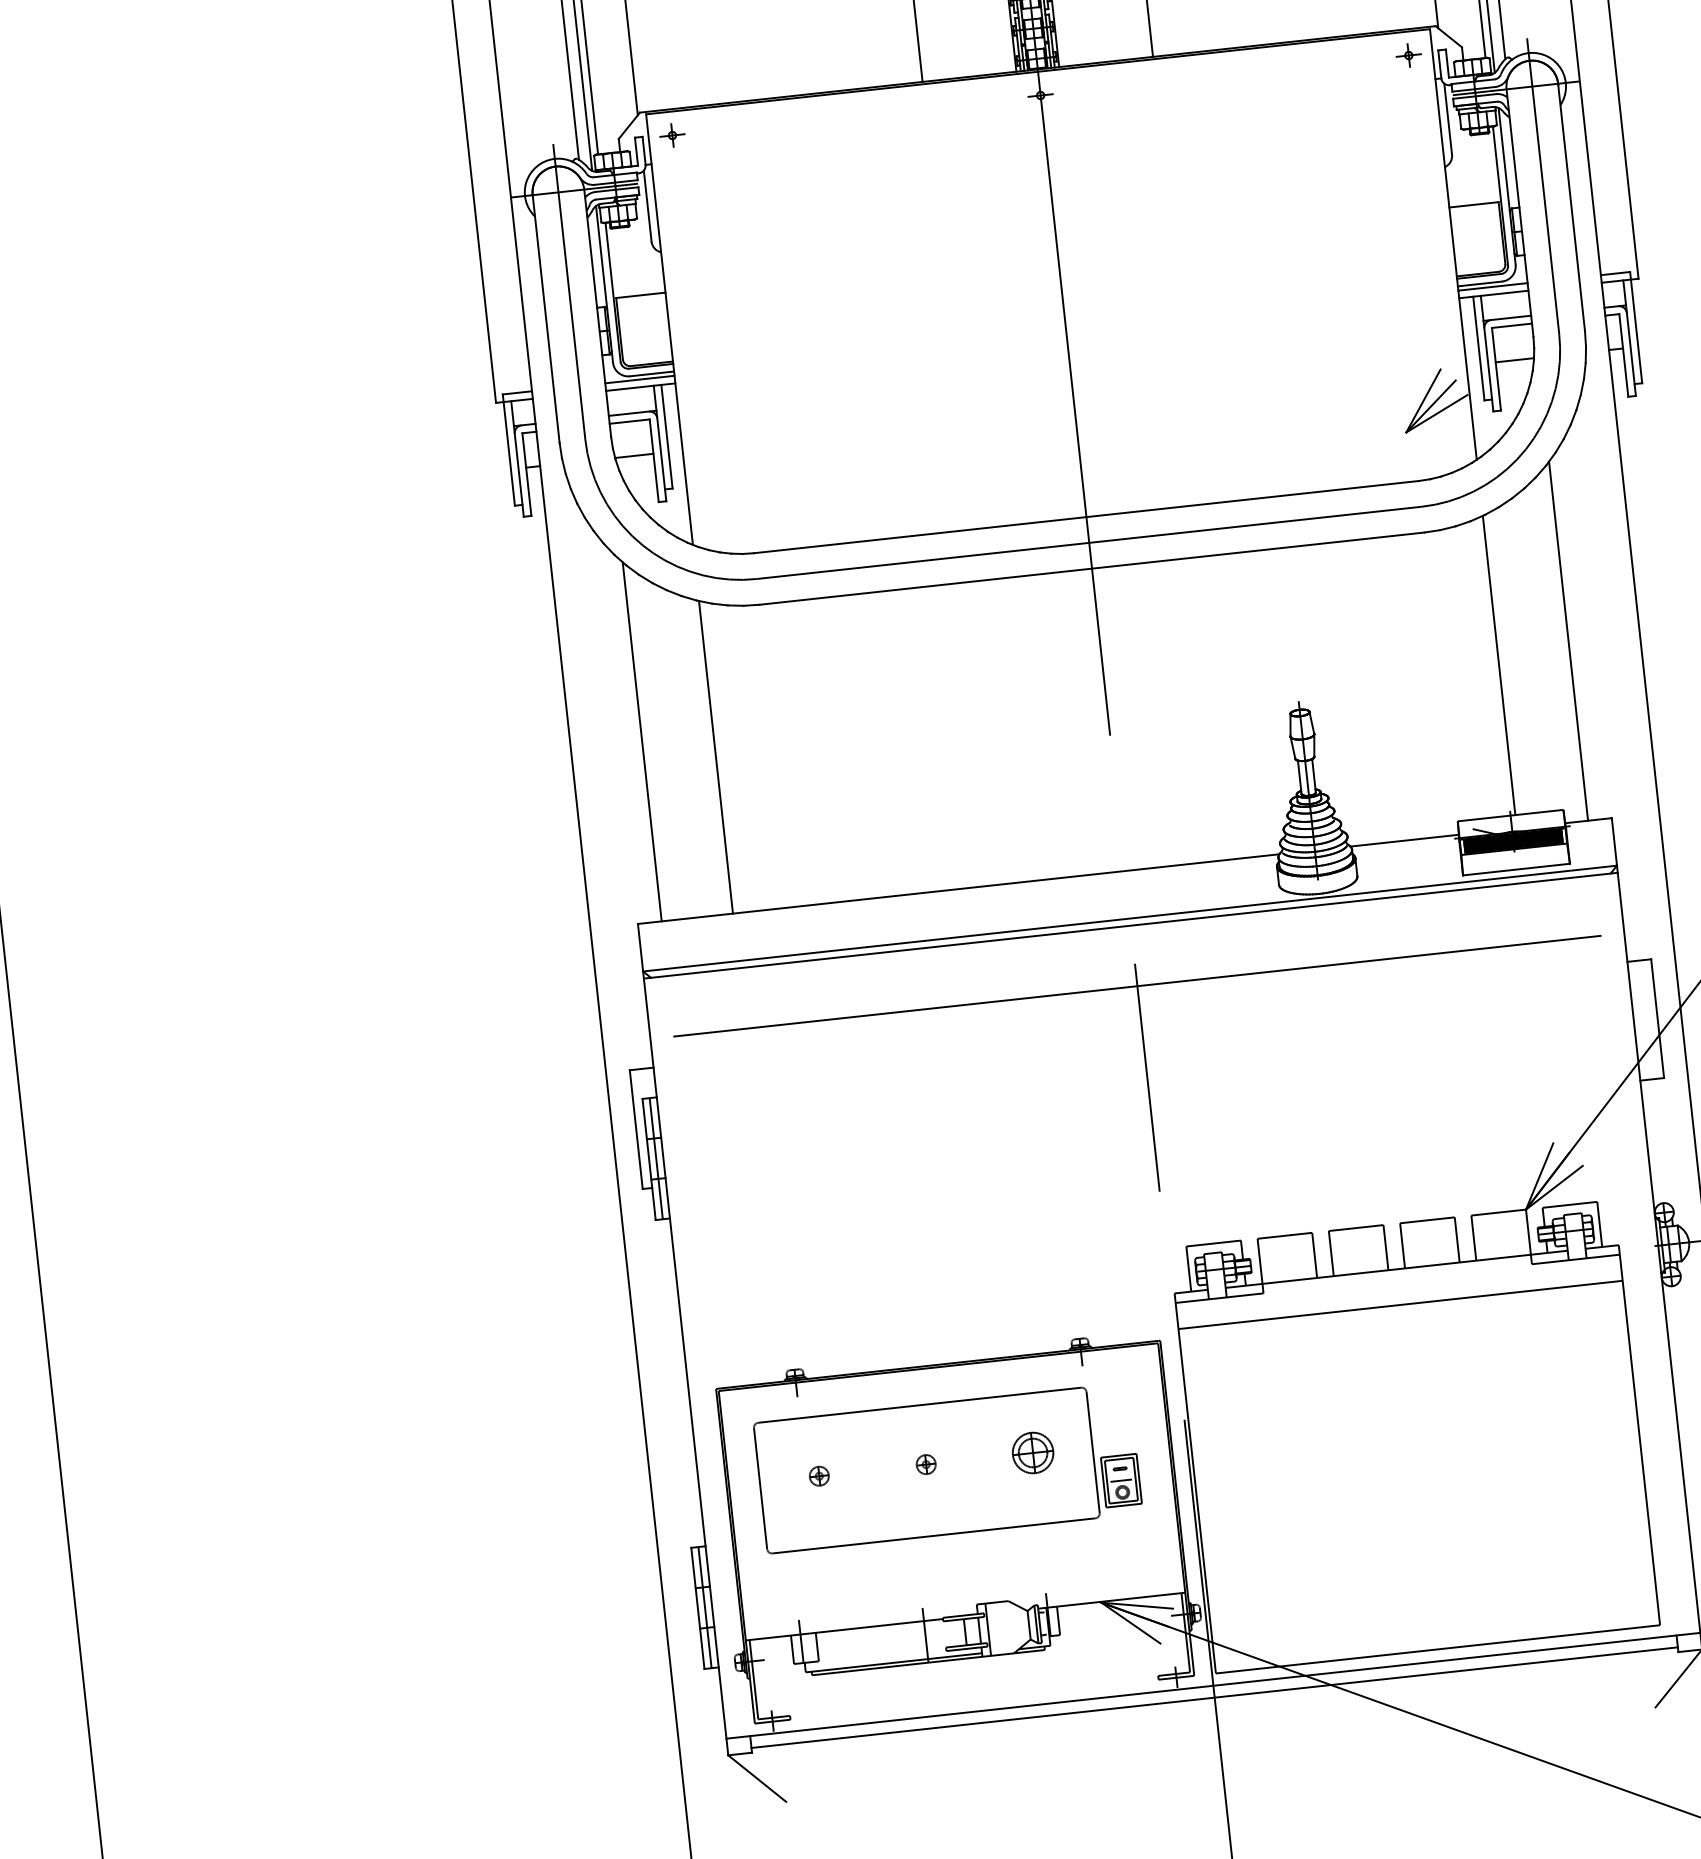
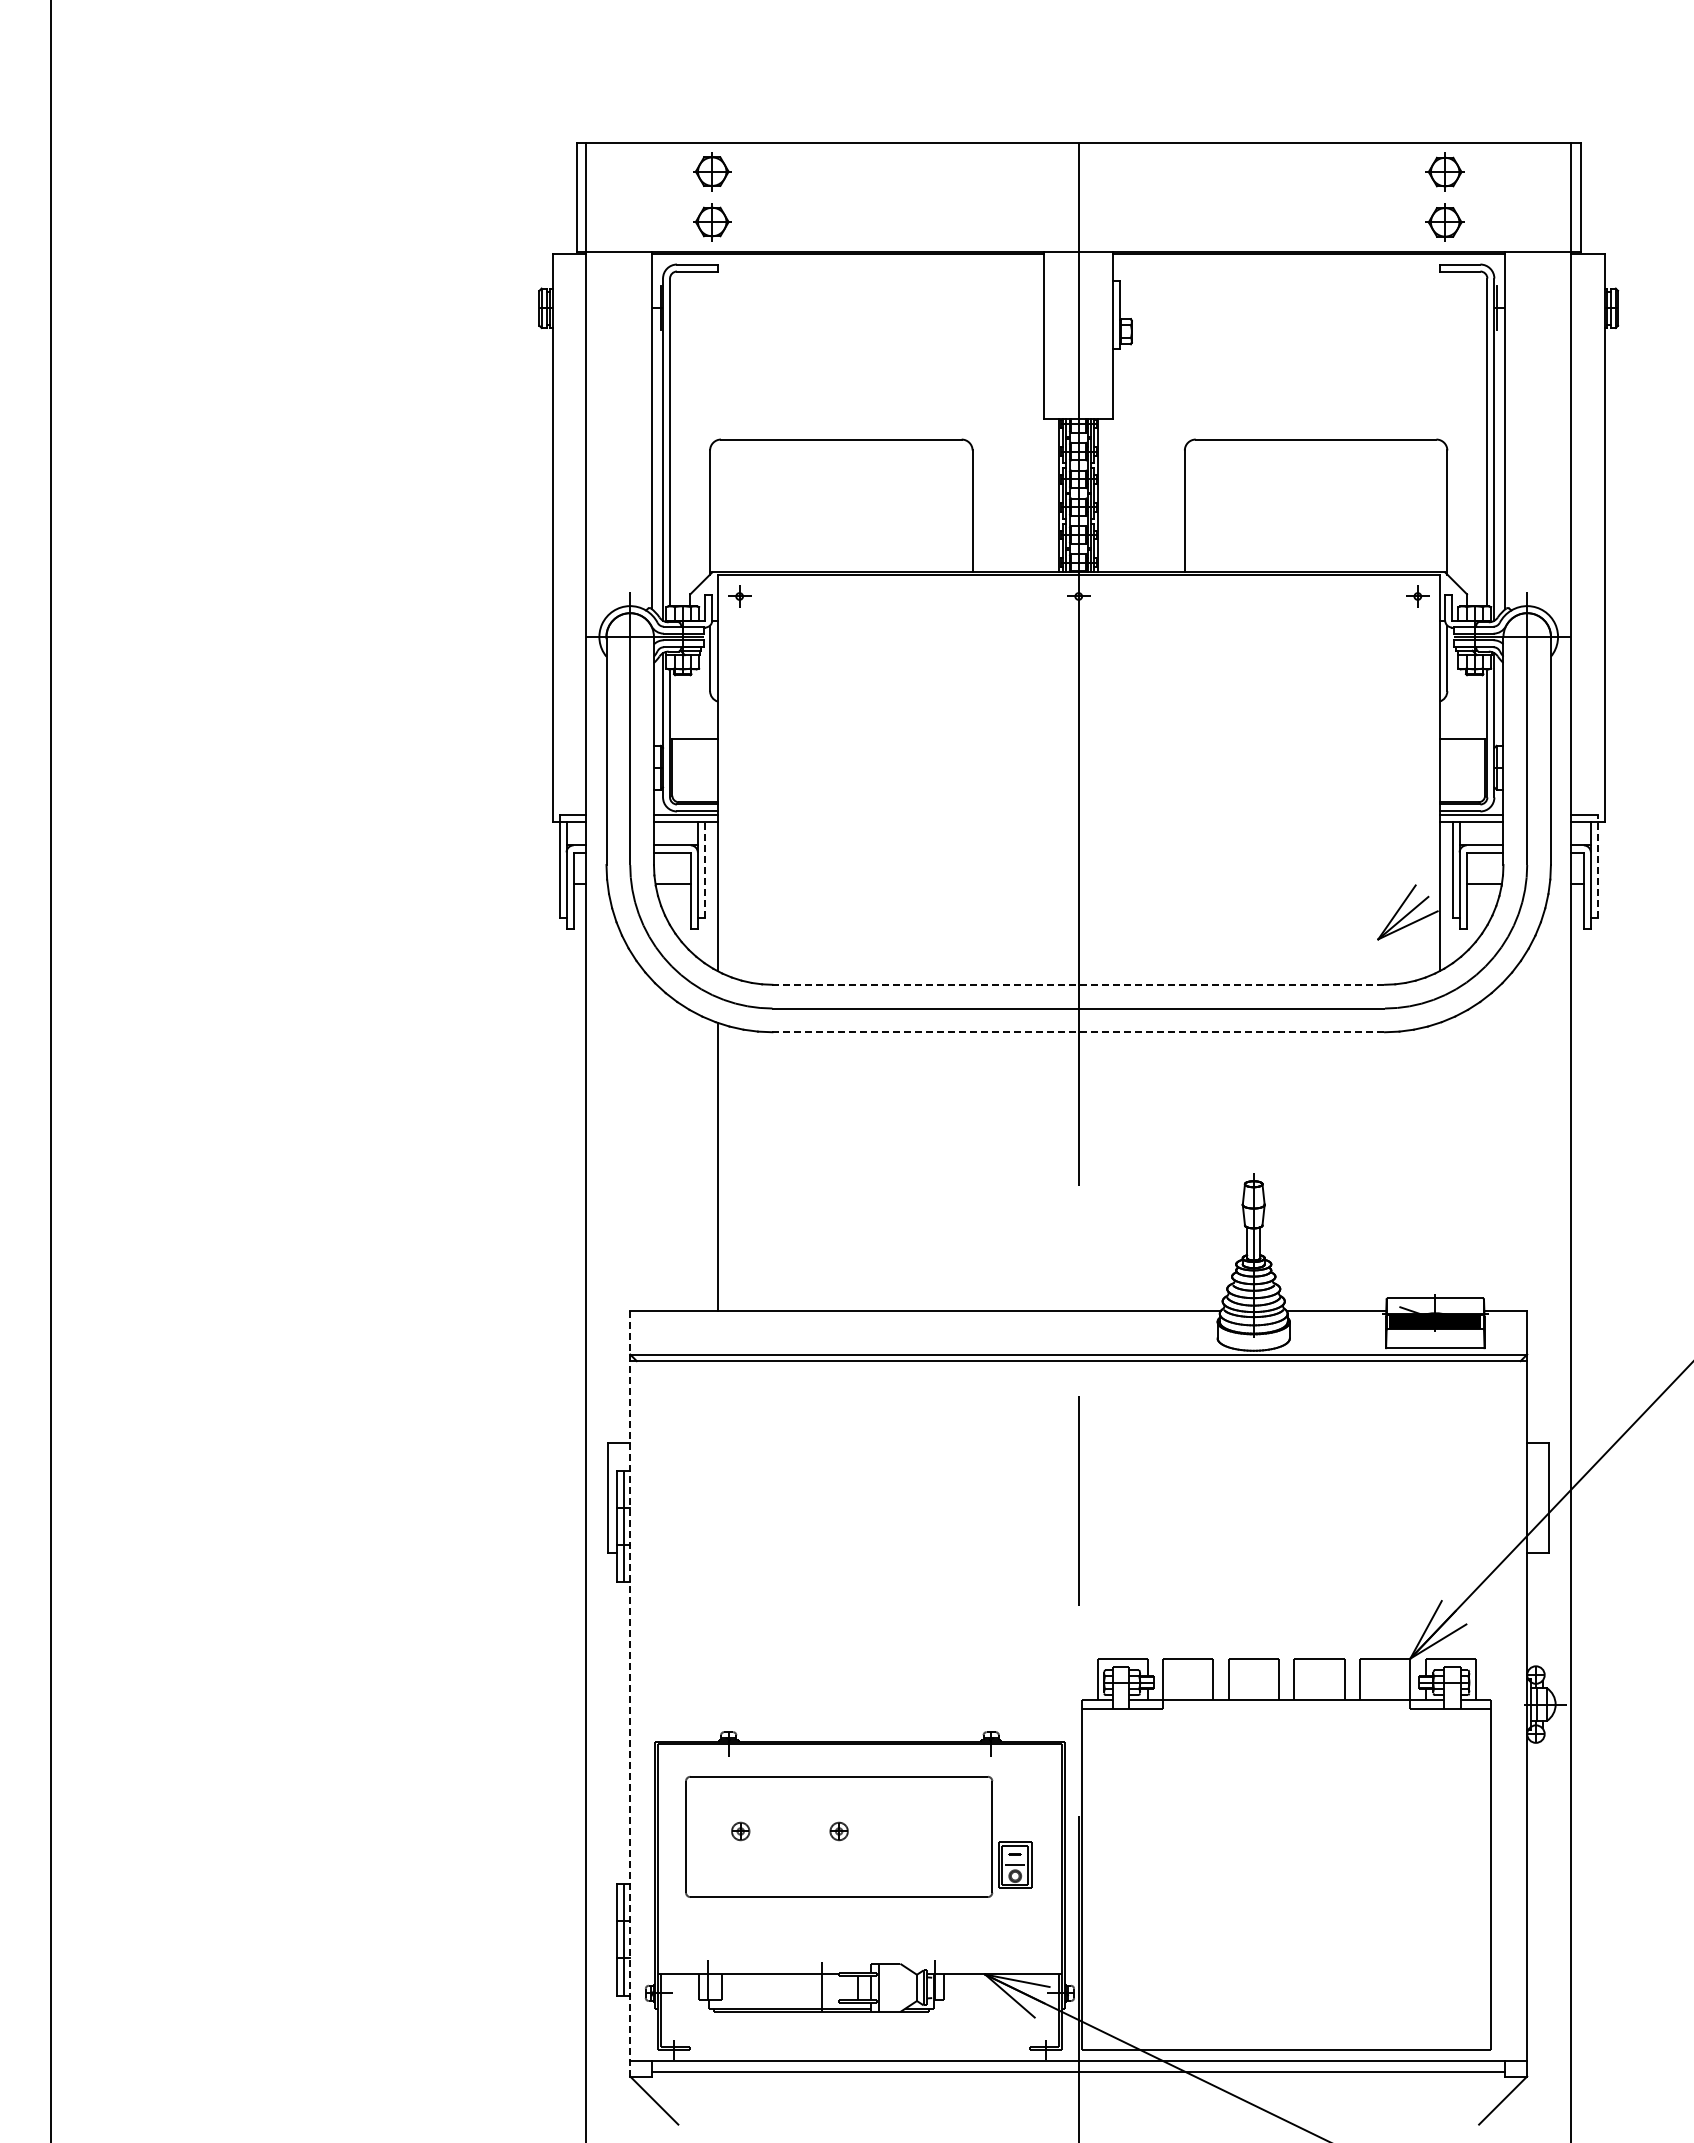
line: (1635, 327) -> (1597, 866), solid -> dashed
line: (666, 437) -> (704, 870), solid -> dashed
line: (1087, 516) -> (1079, 984), solid -> dashed
line: (1092, 568) -> (1079, 1032), solid -> dashed
line: (1568, 641) -> (1505, 1145), removed
line: (1498, 665) -> (1439, 1160), removed
line: (642, 741) -> (652, 1145), removed
line: (1137, 985) -> (1078, 1416), removed
line: (1400, 1305) -> (1286, 1733), removed
line: (683, 1339) -> (630, 1693), solid -> dashed
part: (1032, 1453) -> (937, 1831), removed

